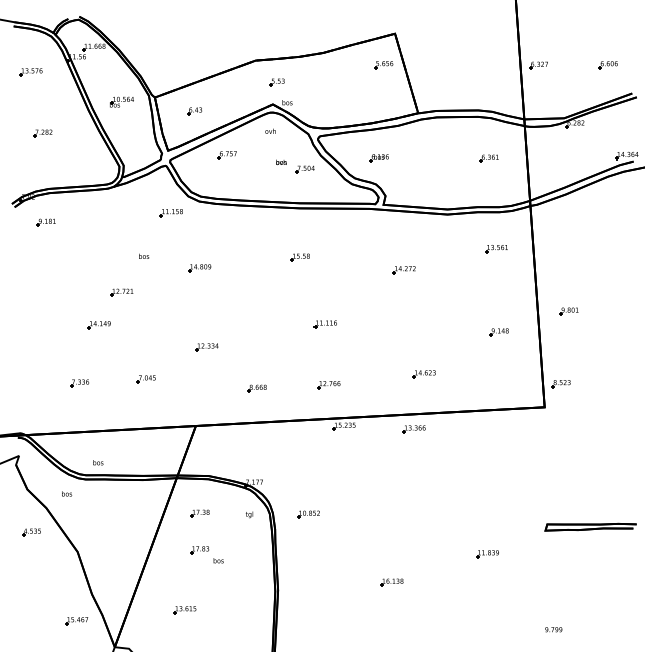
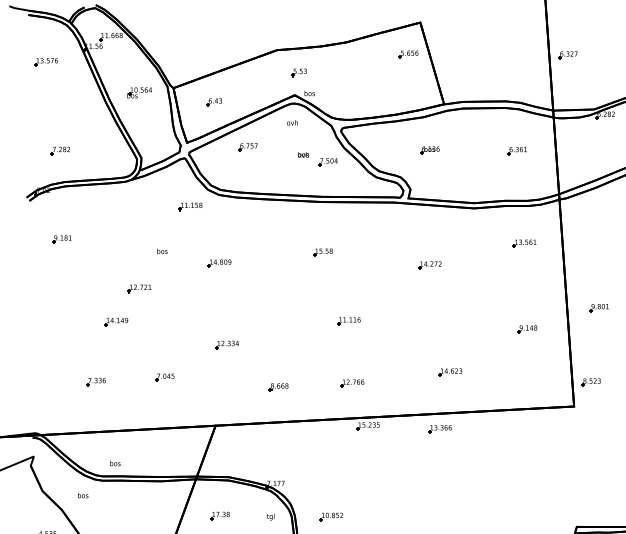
part: (42, 133) -> (60, 150), moved
part: (378, 158) -> (429, 150), moved
part: (45, 222) -> (61, 239), moved

